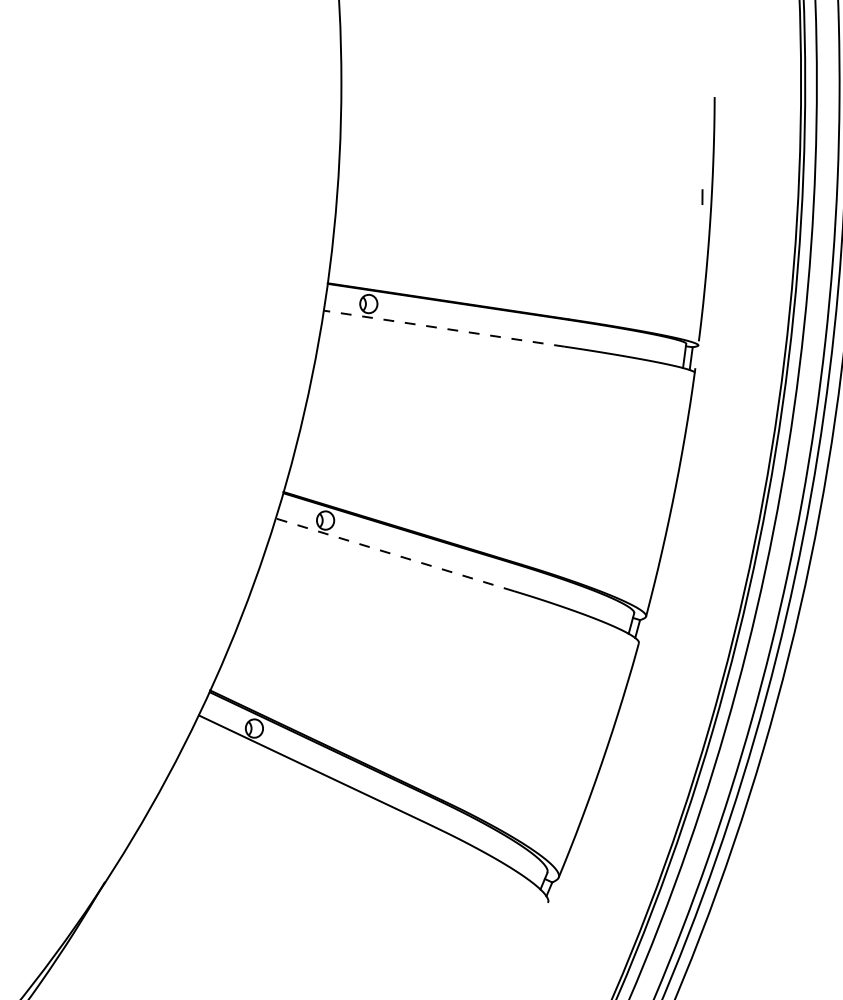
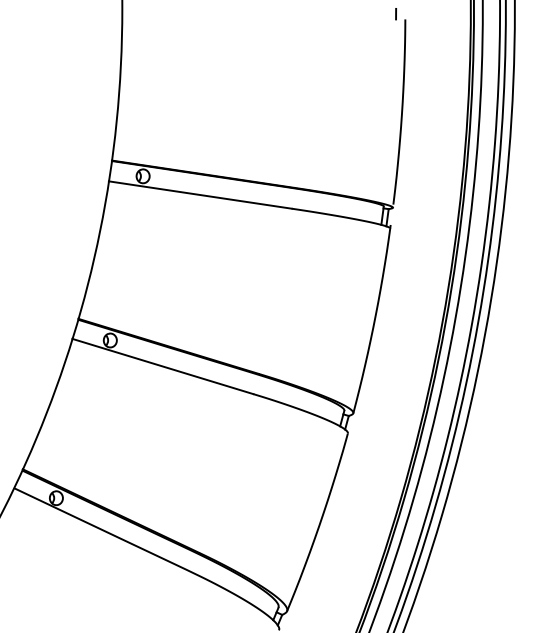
line: (702, 196) -> (396, 13), moved
line: (444, 328) -> (200, 194), dashed -> solid
line: (394, 554) -> (162, 366), dashed -> solid

